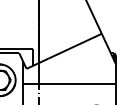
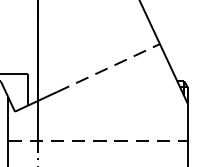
line: (75, 46) -> (109, 68), solid -> dashed
line: (69, 84) -> (97, 141), solid -> dashed

